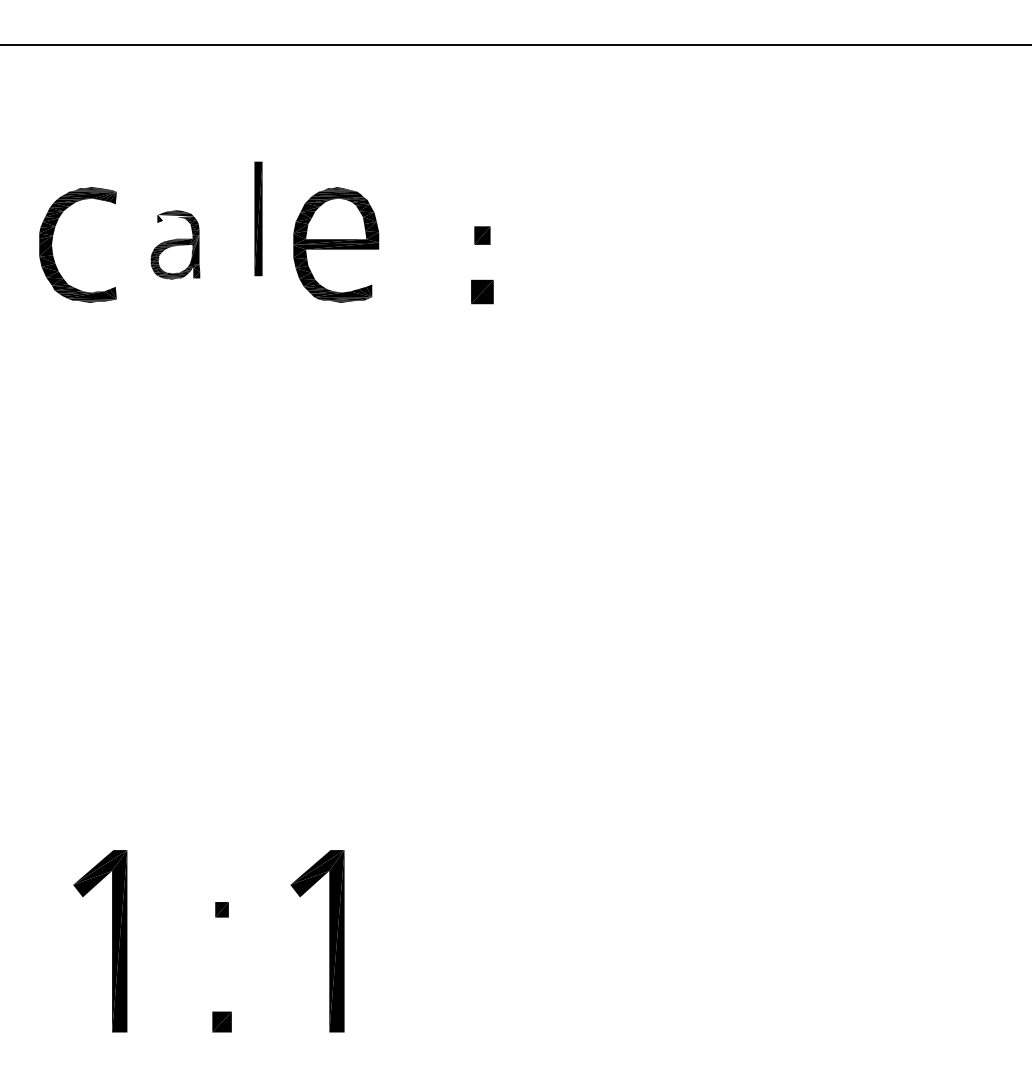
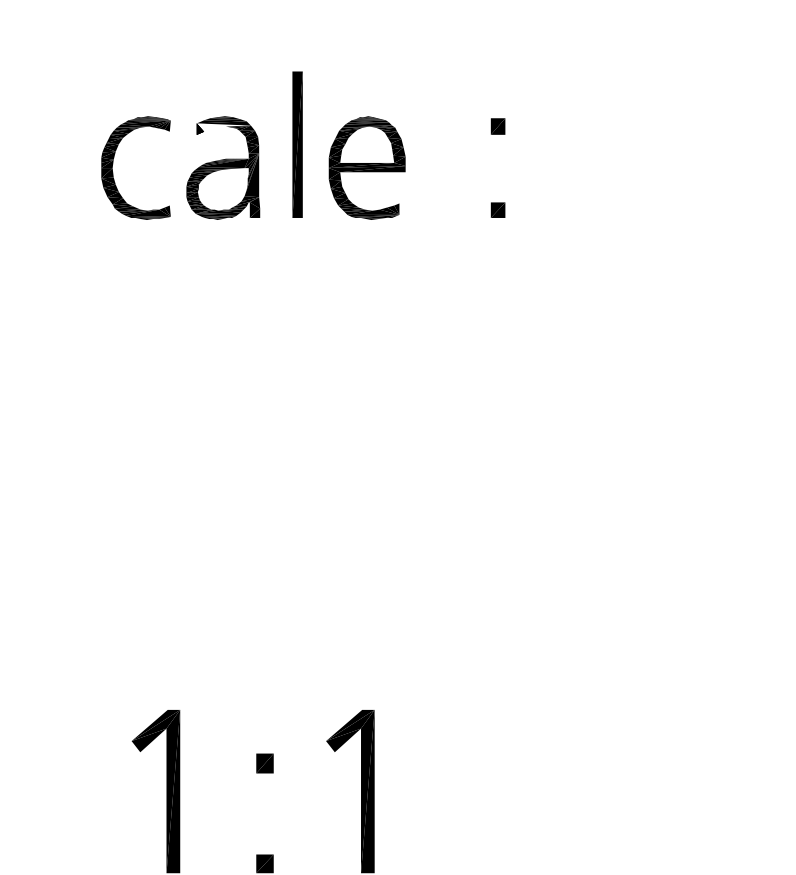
part: (258, 218) -> (297, 144), size x1.43
part: (482, 235) -> (498, 126), moved
part: (175, 244) -> (223, 167), size x1.67
part: (482, 291) -> (498, 209), size x0.71
part: (221, 909) -> (264, 763), size x1.43

